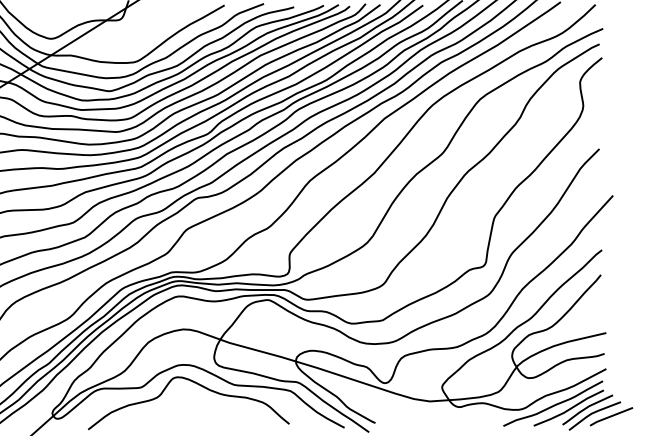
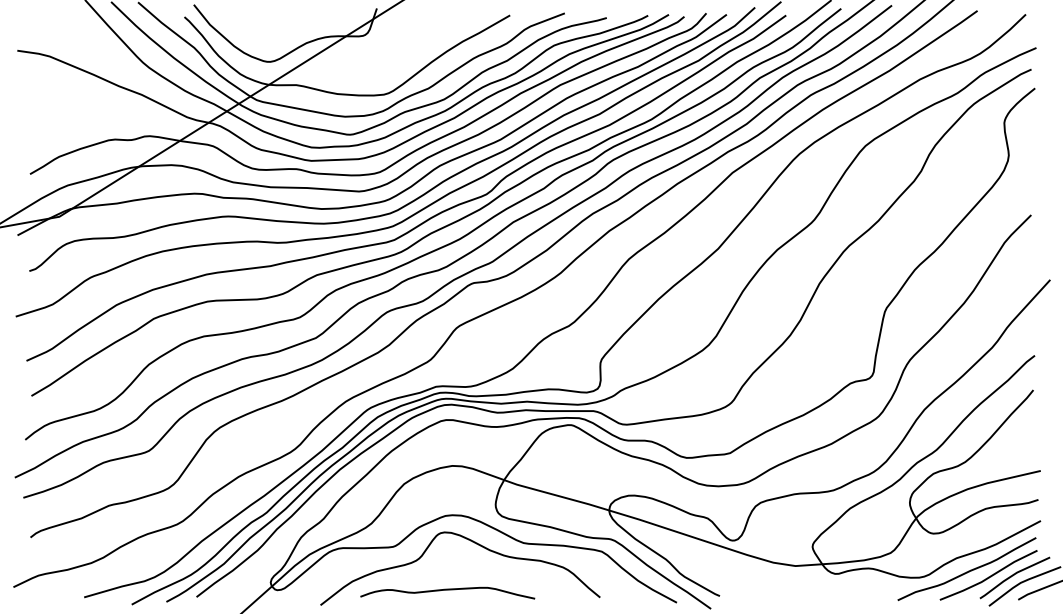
curve: (179, 419) -> (447, 590), added

